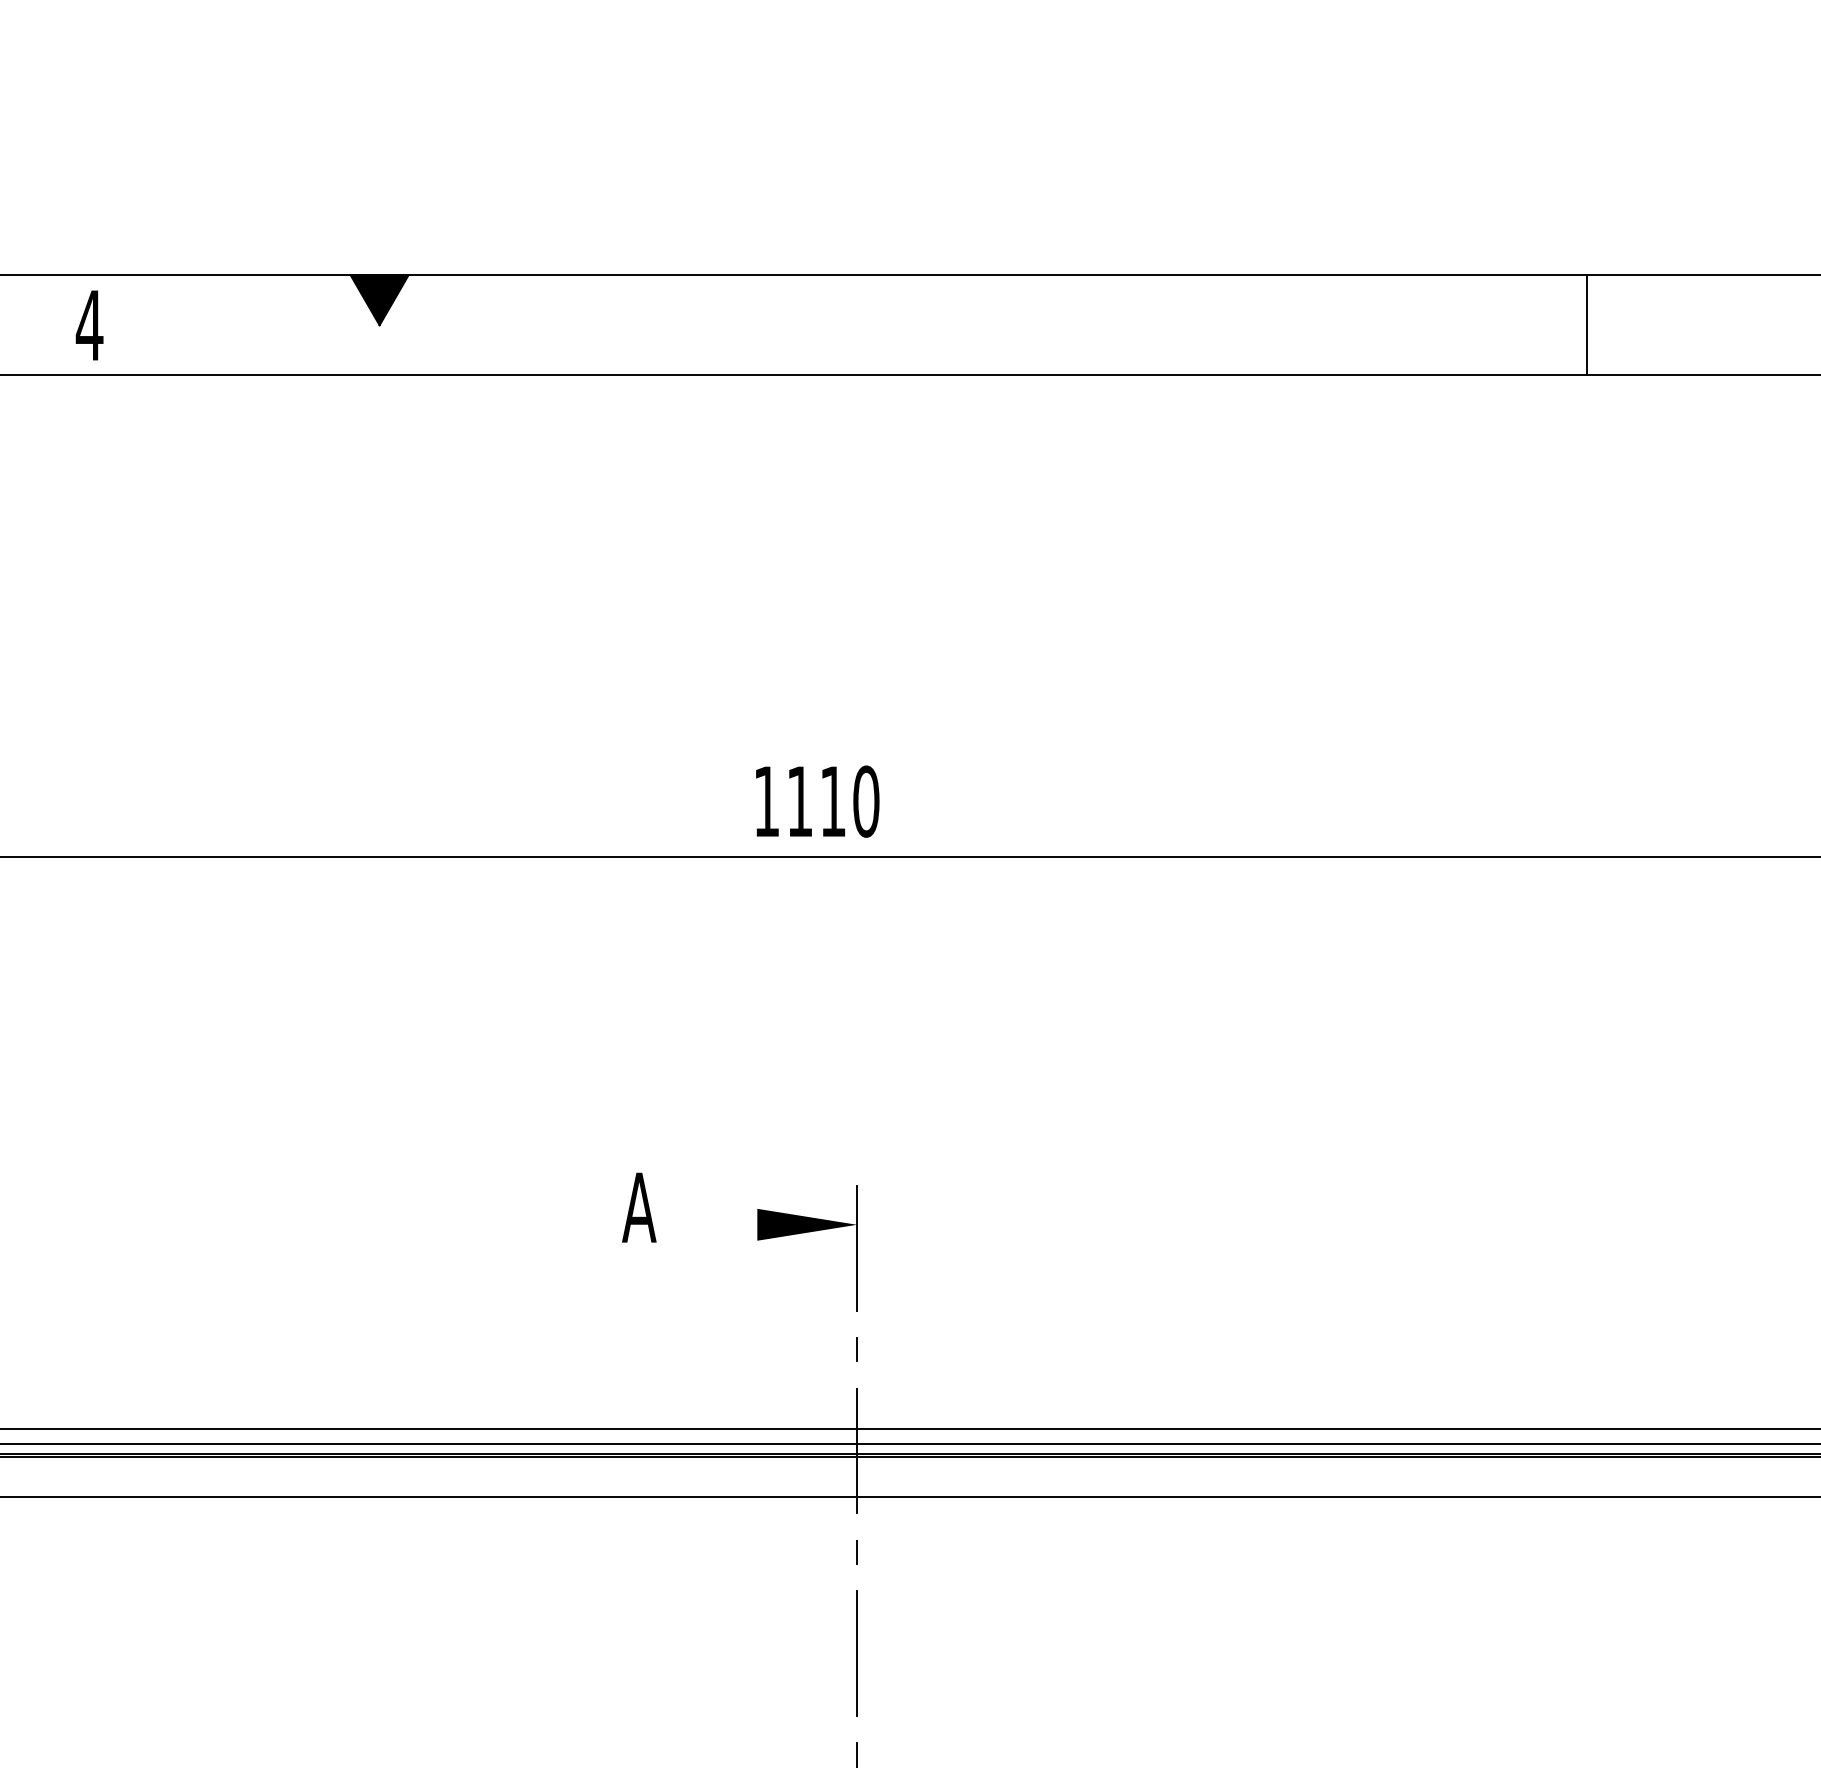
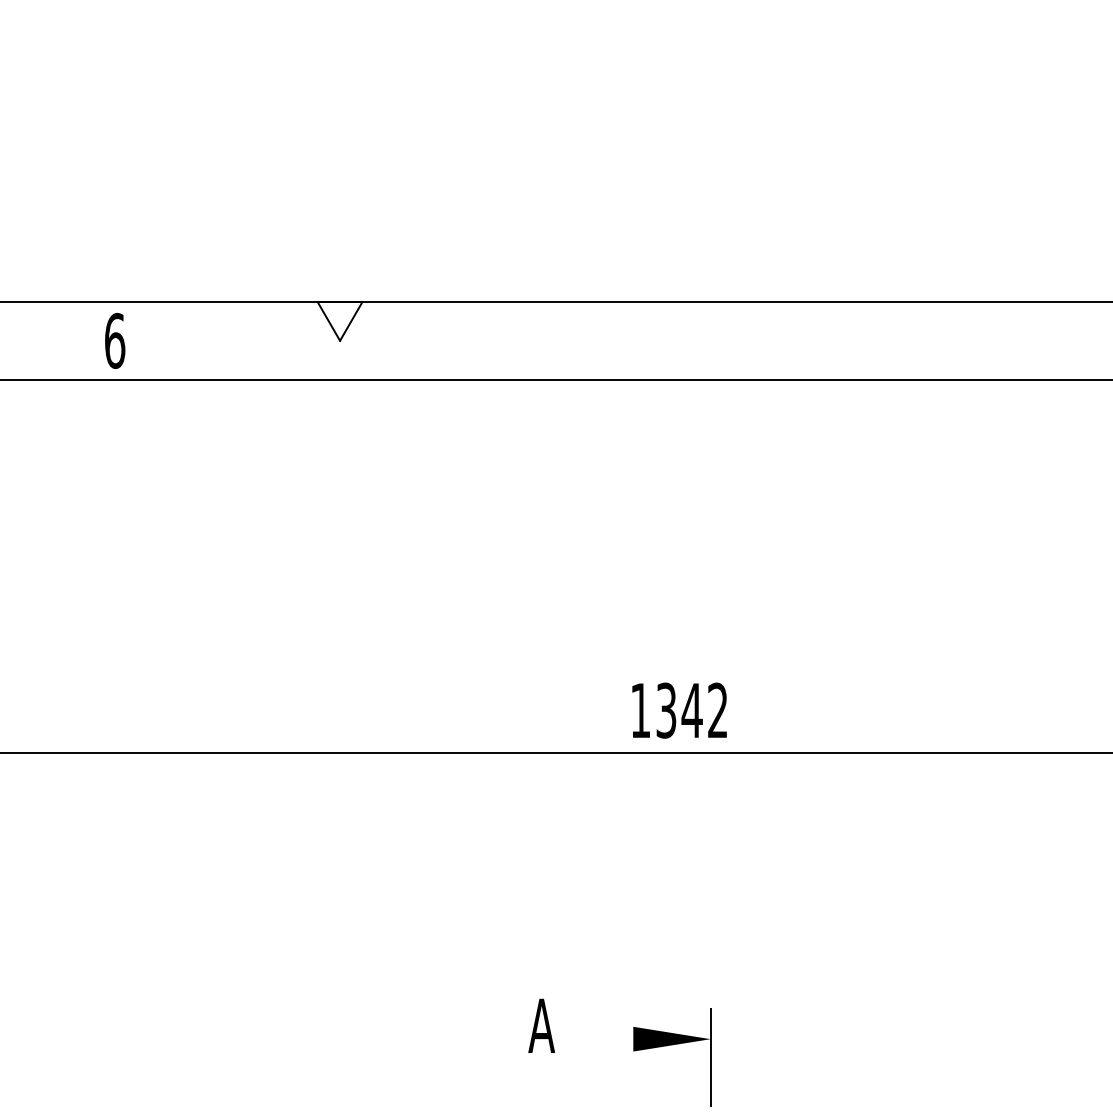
fill: (379, 300) -> (339, 321), removed
text: (89, 325) -> (114, 340), 4 -> 6
text: (833, 801) -> (692, 710), 1110 -> 1342

